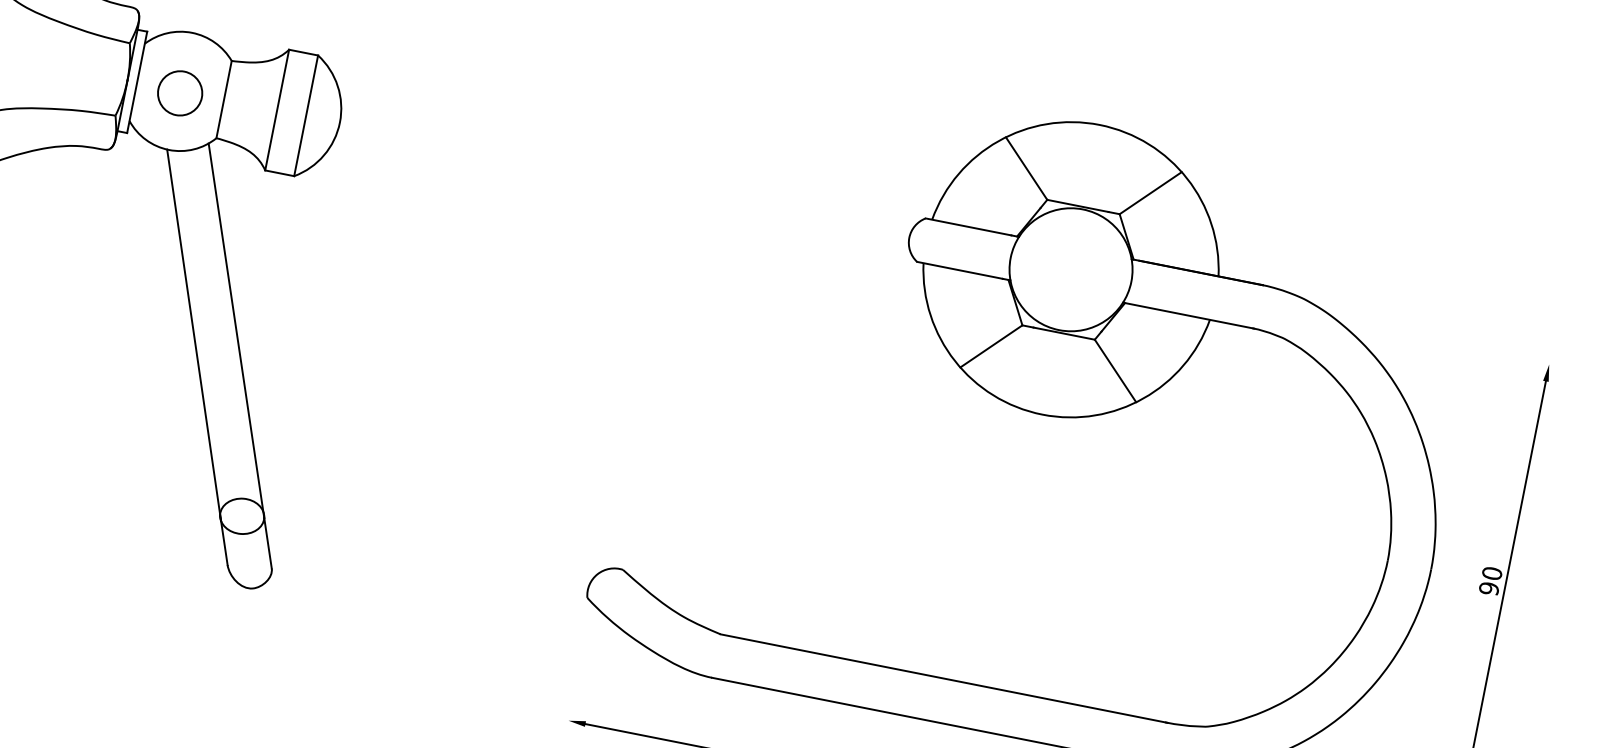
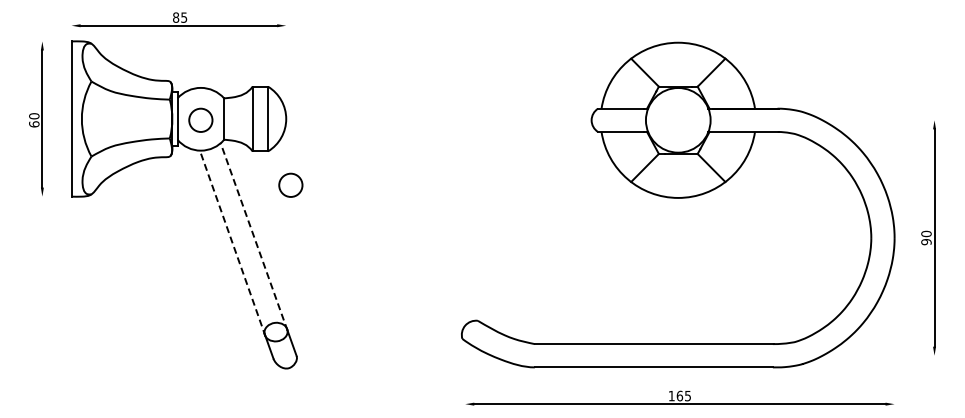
circle: (323, 246) -> (290, 184), added
line: (236, 331) -> (254, 237), solid -> dashed
line: (193, 334) -> (232, 243), solid -> dashed

